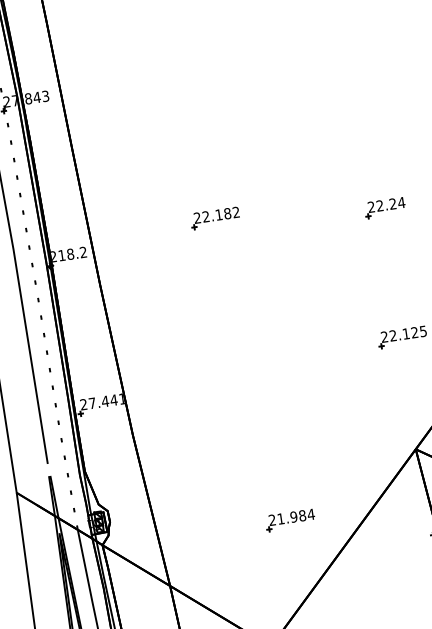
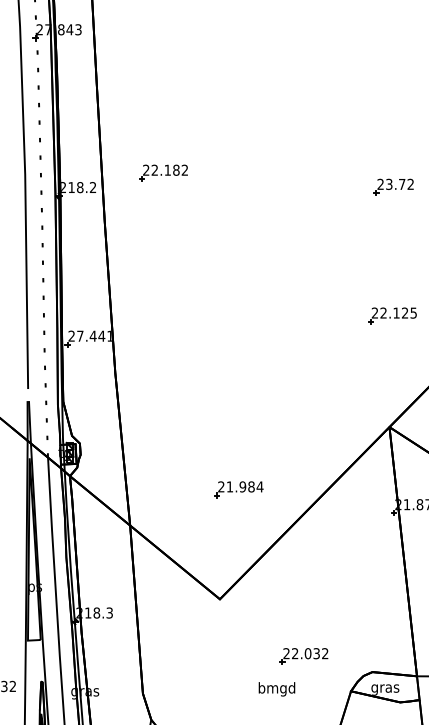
text: (391, 203) -> (400, 183), 22.24 -> 23.72
part: (215, 217) -> (163, 172), moved
part: (289, 520) -> (238, 489), moved

